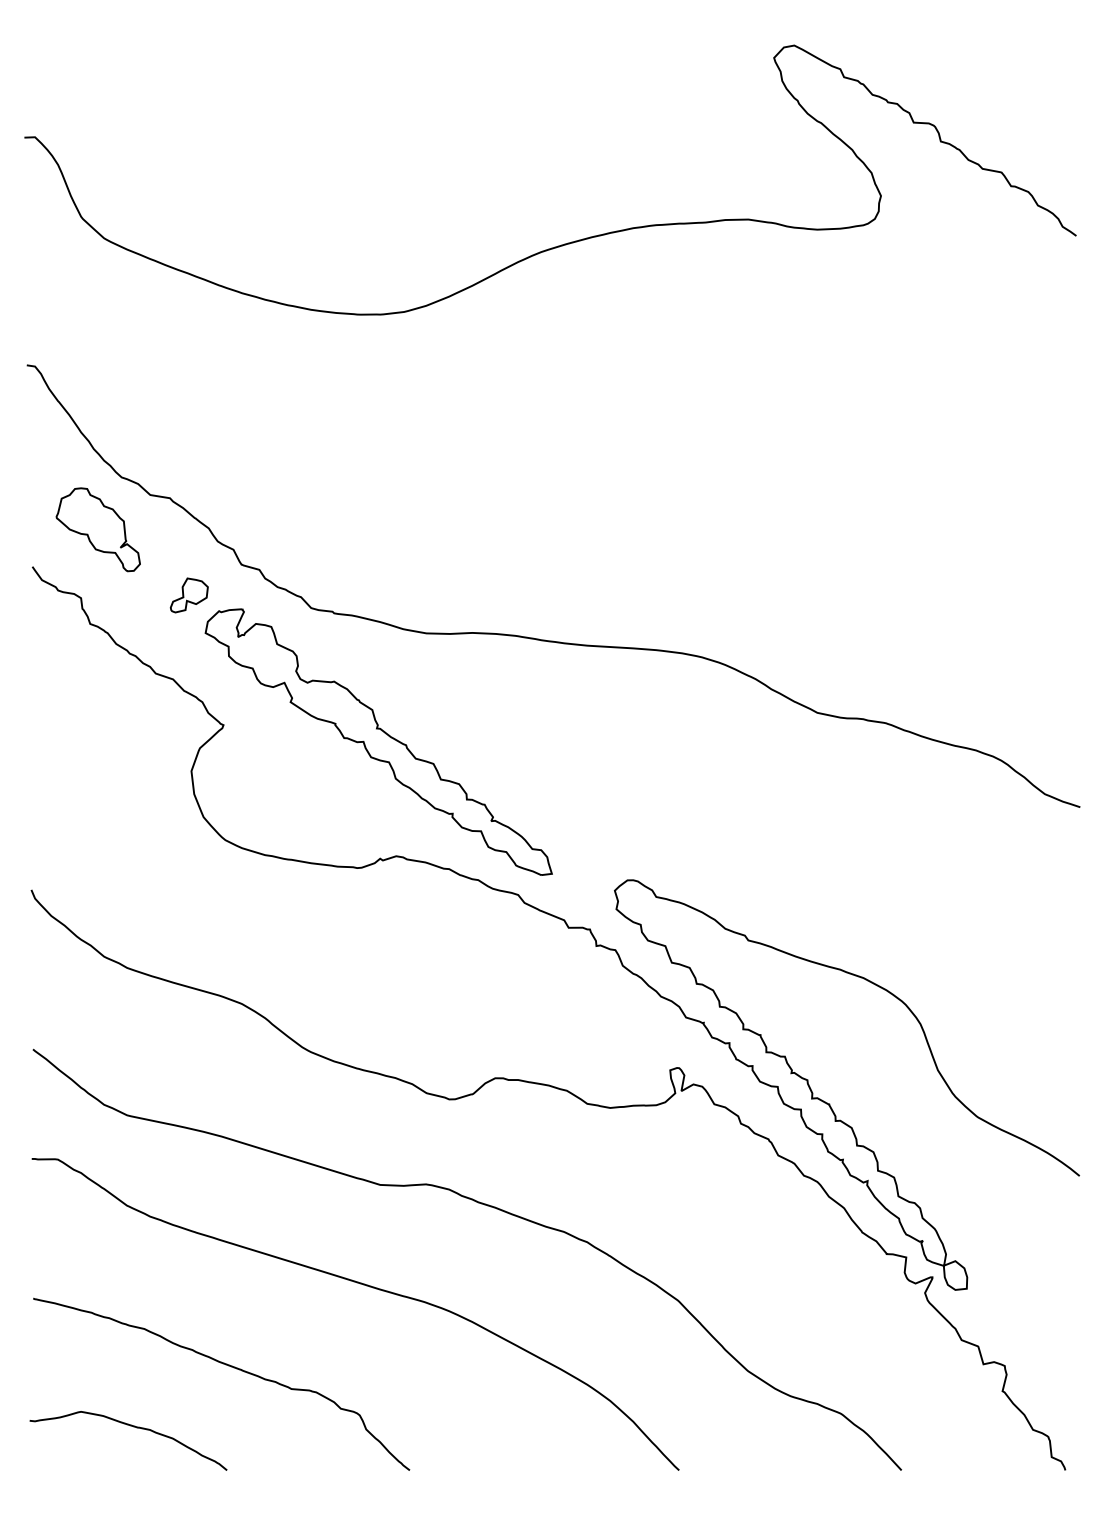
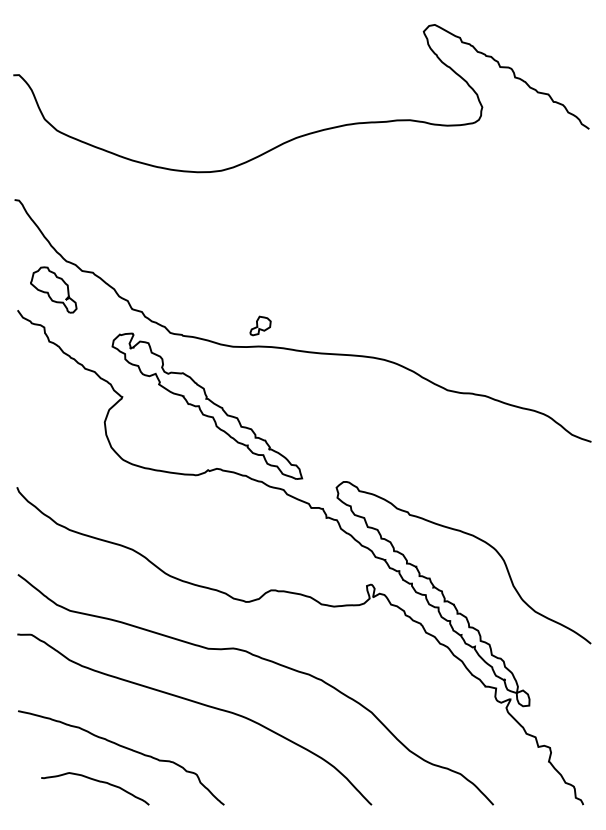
part: (189, 594) -> (260, 325), moved
curve: (128, 1427) -> (95, 781), moved

